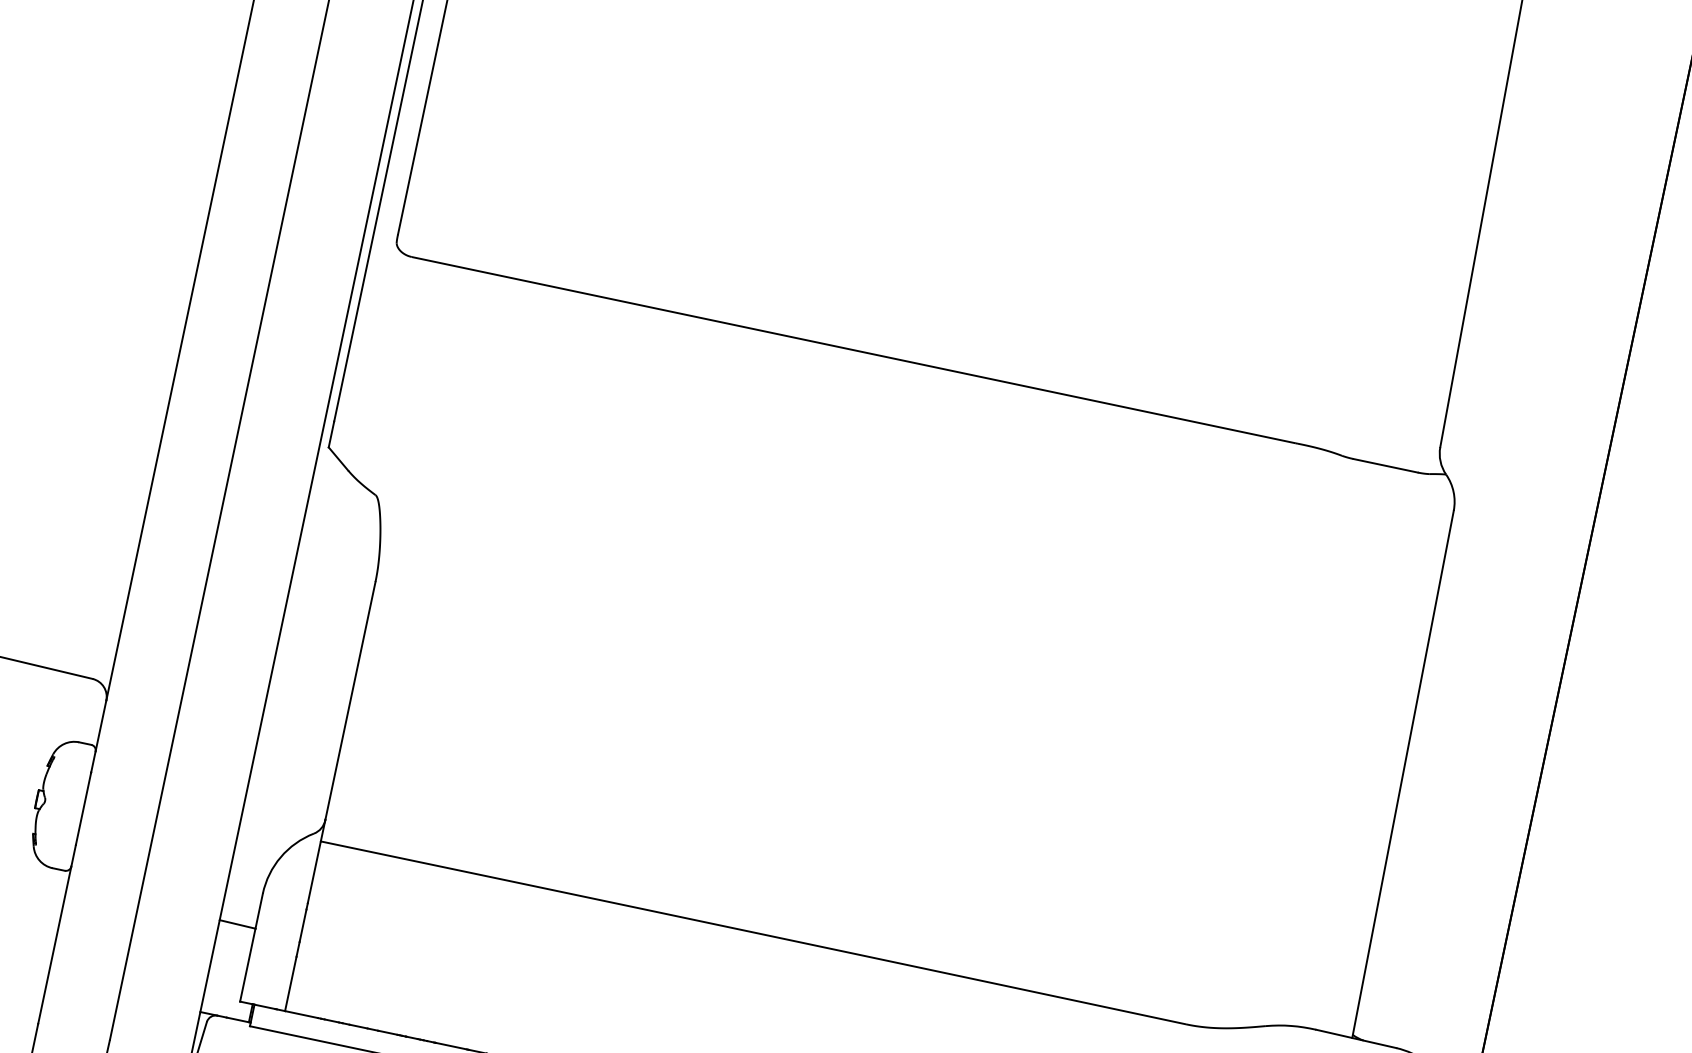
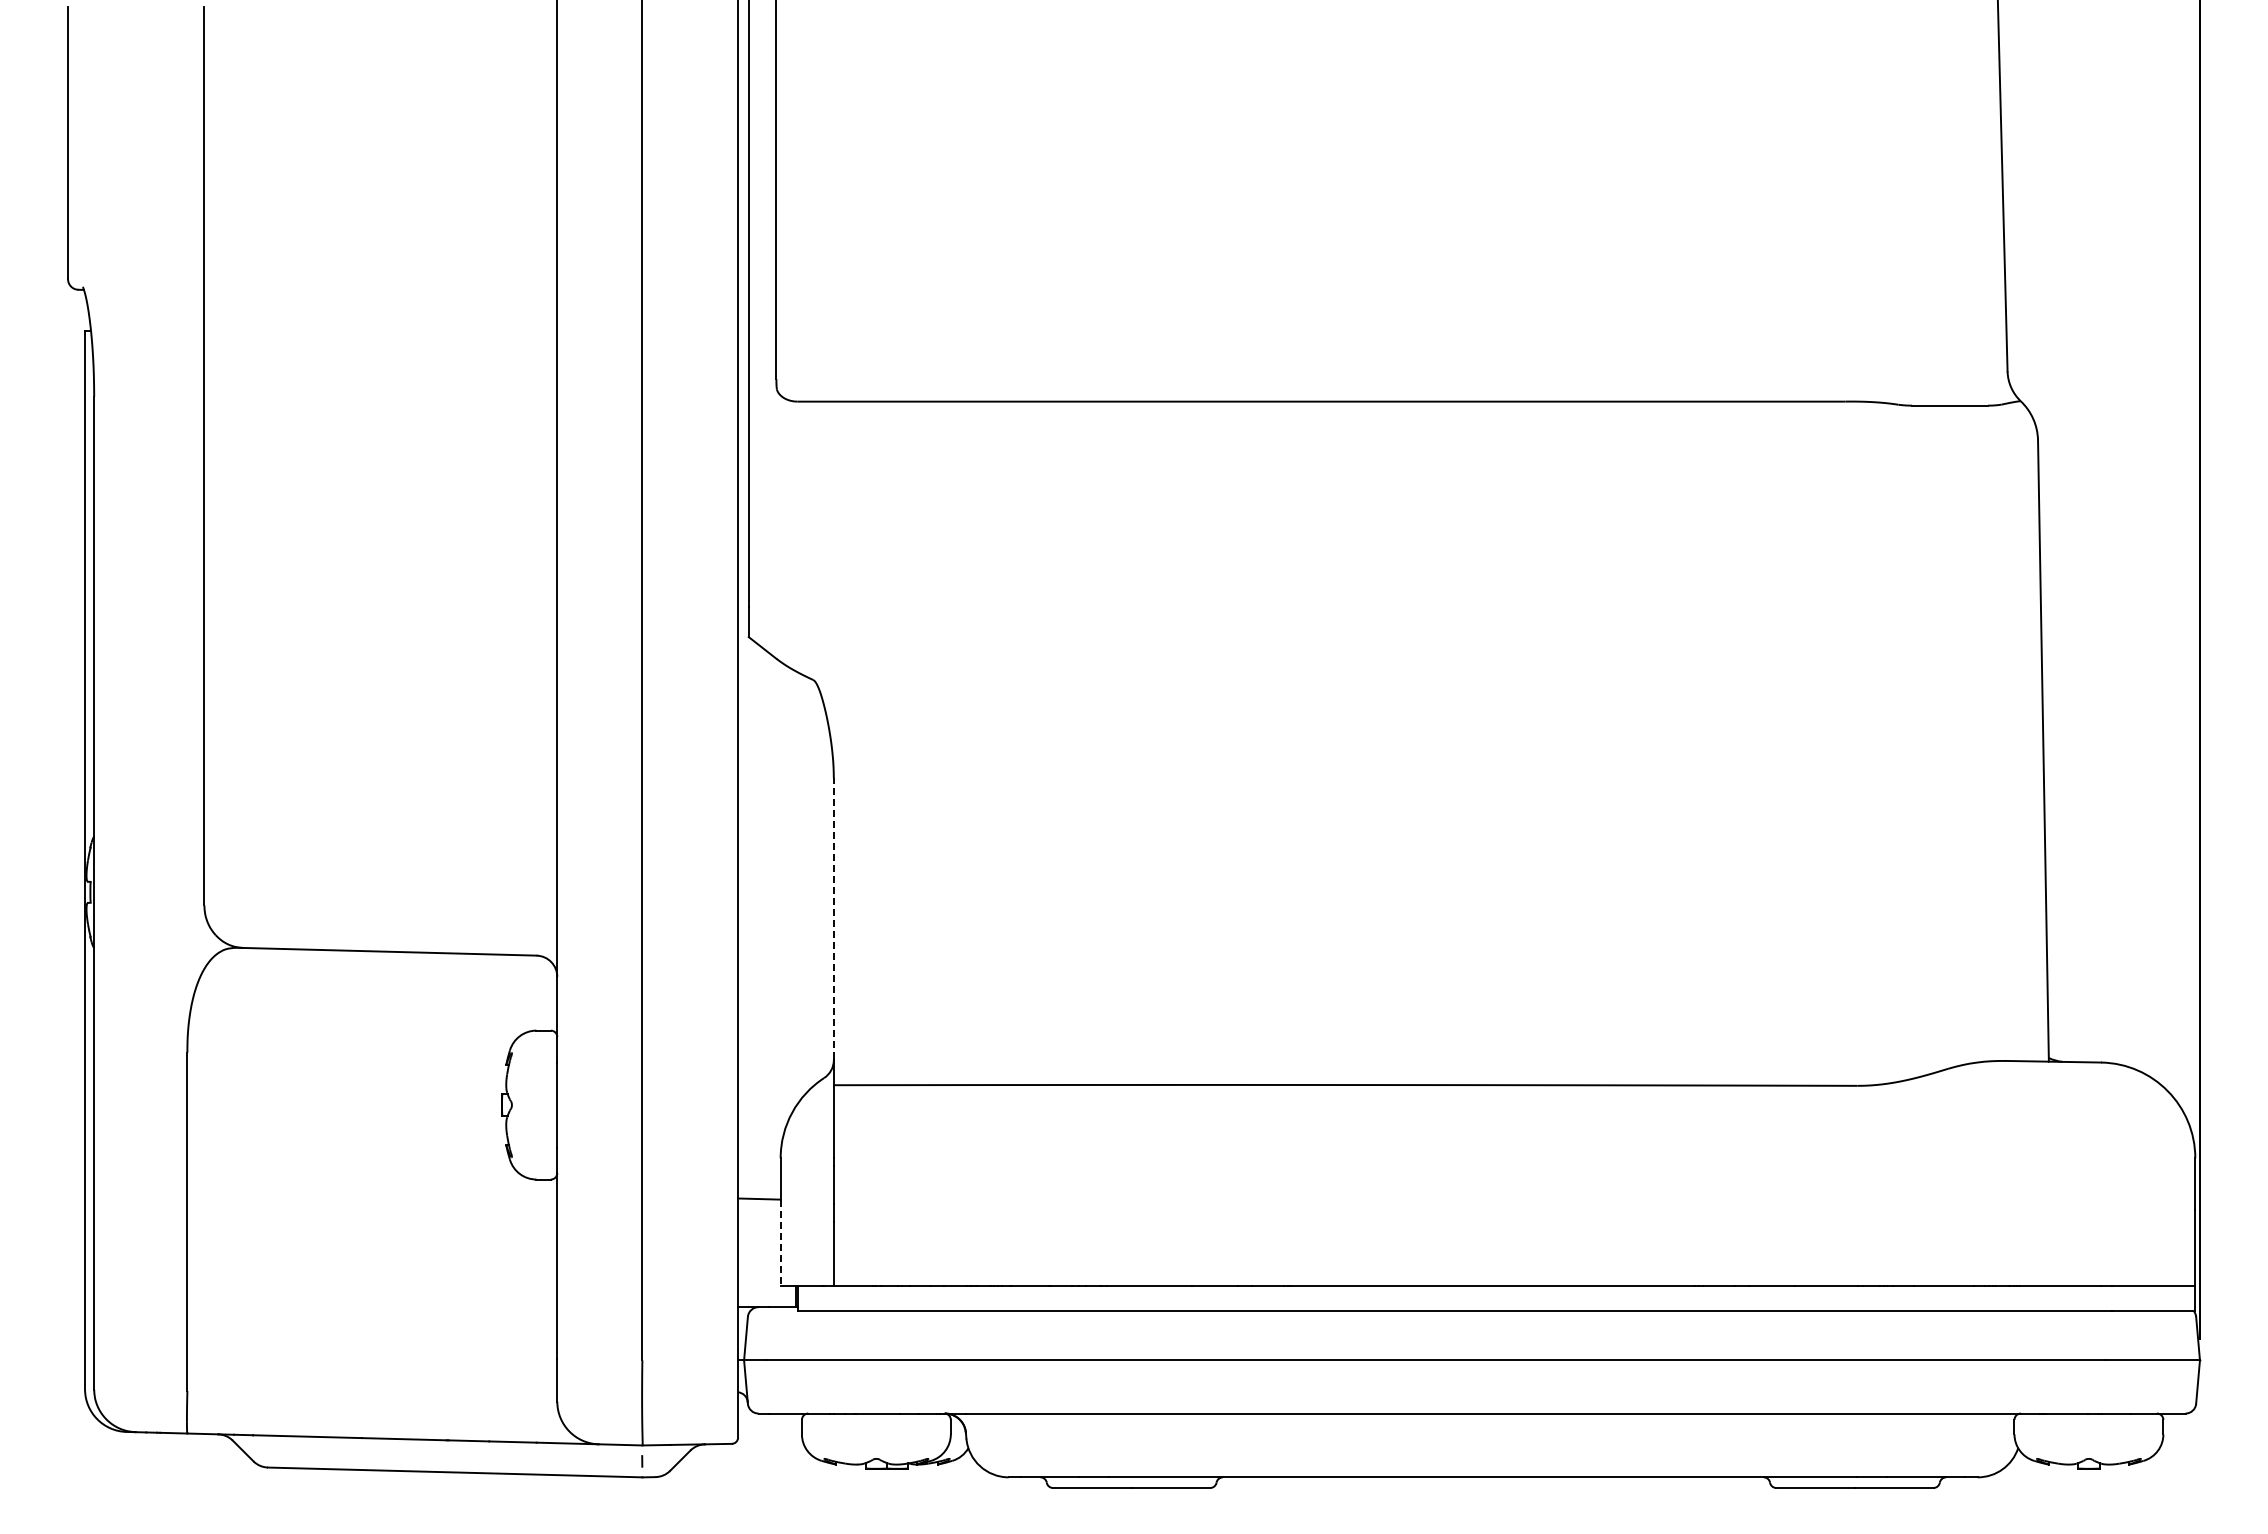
line: (350, 700) -> (833, 918), solid -> dashed
line: (247, 965) -> (780, 1243), solid -> dashed

